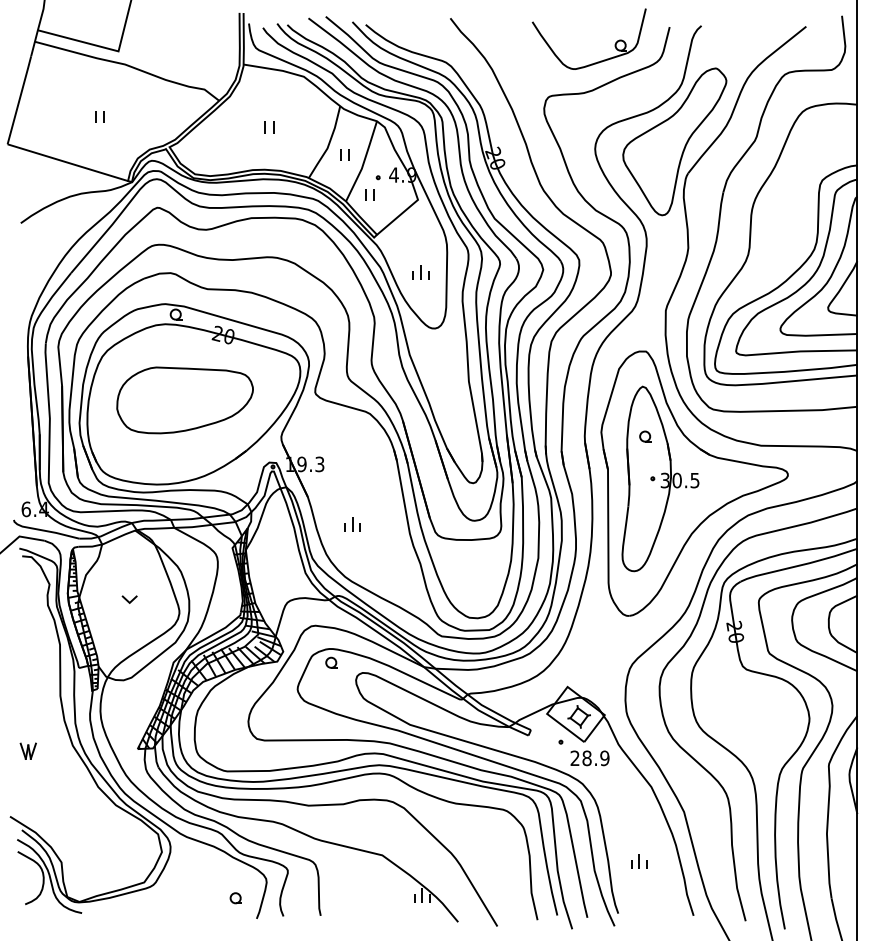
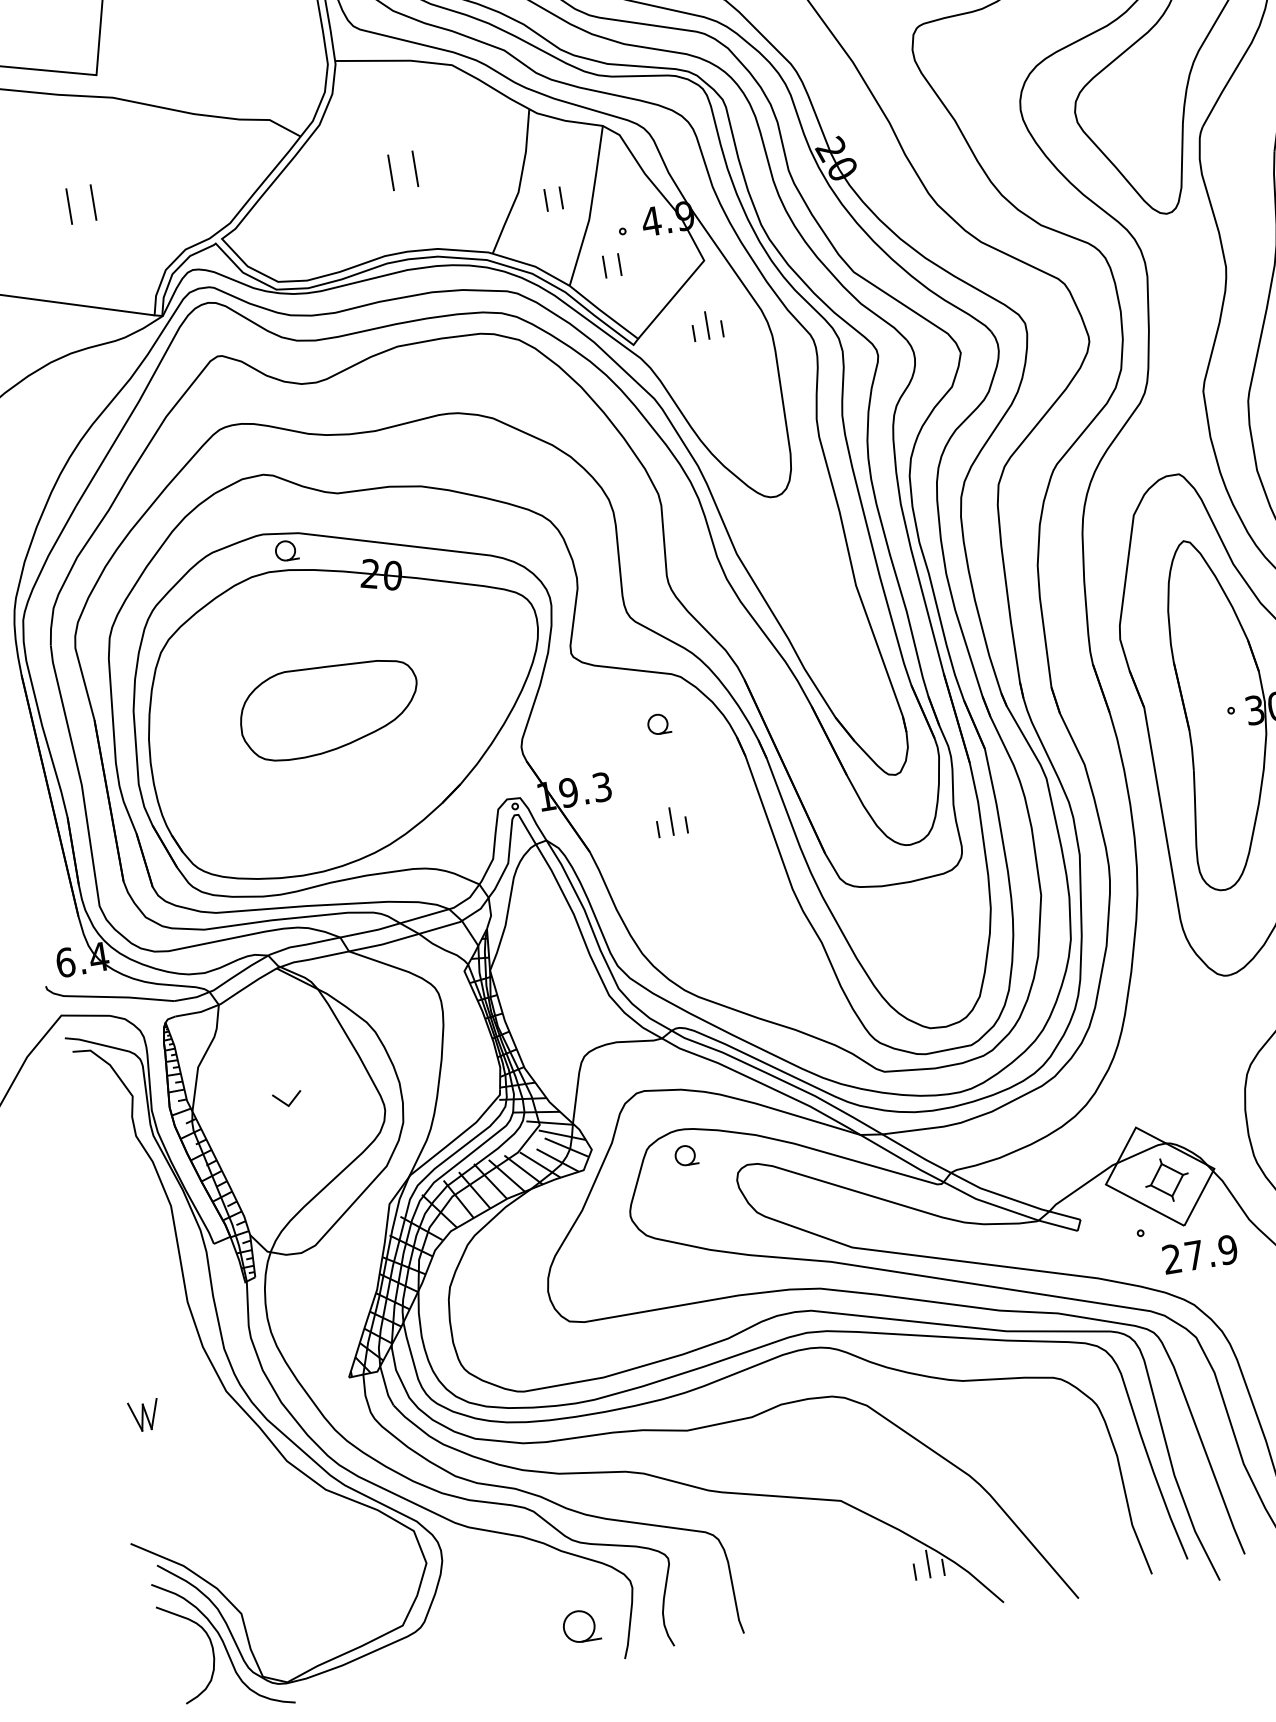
part: (99, 116) -> (81, 203), size x1.6
part: (269, 127) -> (403, 171), size x1.6
part: (420, 272) -> (706, 325), moved
part: (184, 400) -> (328, 709), size x0.7
part: (645, 436) -> (658, 724), moved
part: (352, 524) -> (670, 822), moved
text: (586, 758) -> (1193, 1255), 28.9 -> 27.9
part: (235, 898) -> (578, 1627), size x1.6

